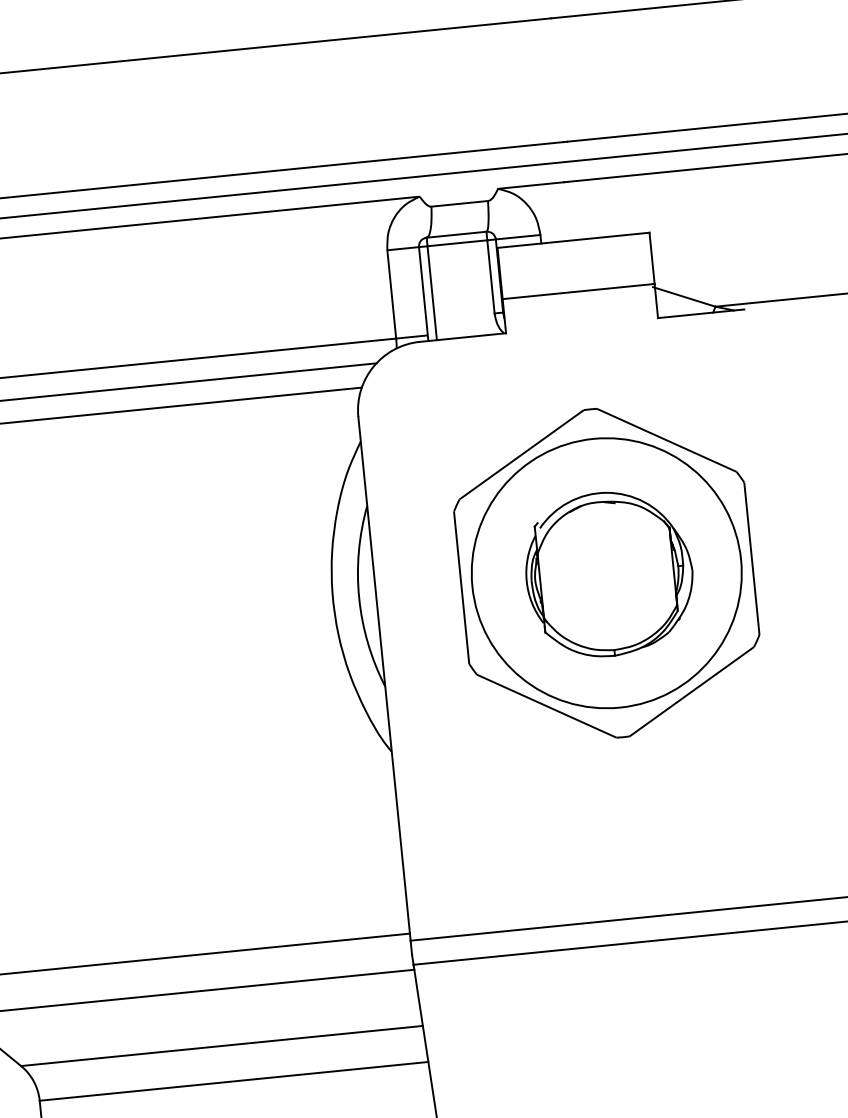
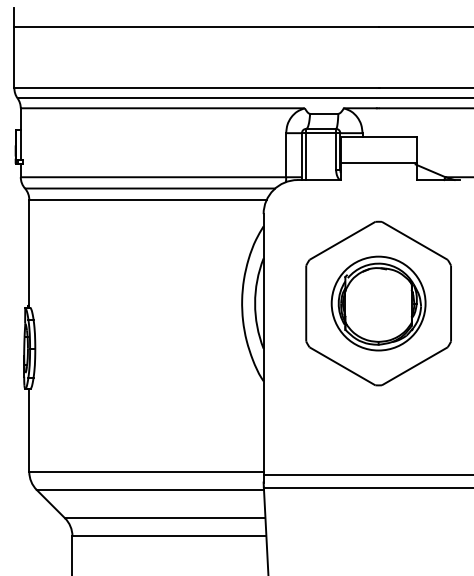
circle: (606, 573) -> (378, 303), size x0.7

